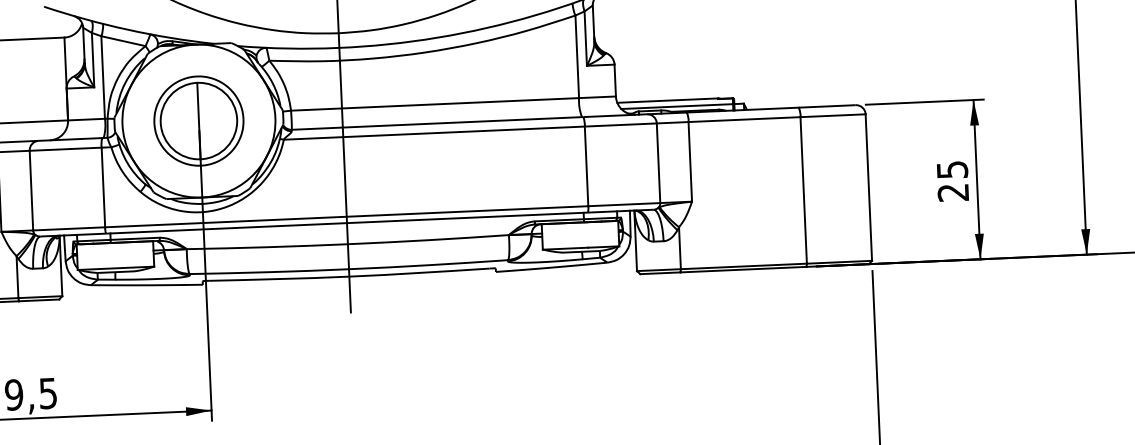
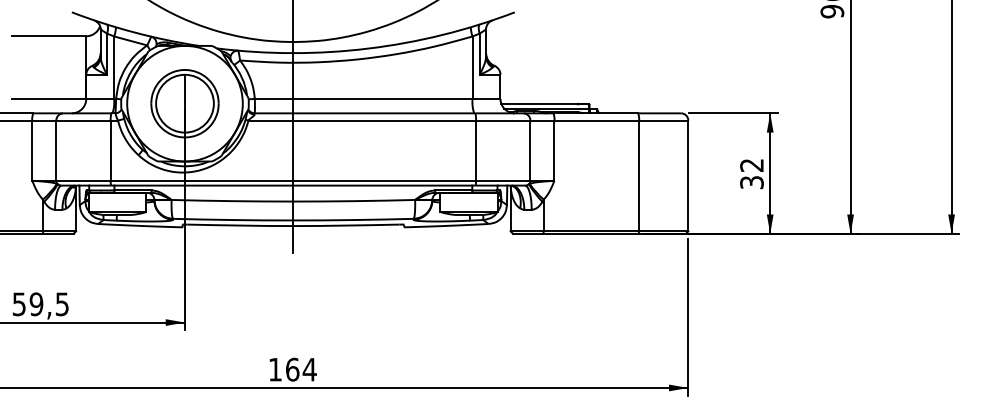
text: (952, 181) -> (751, 174), 25 -> 32

